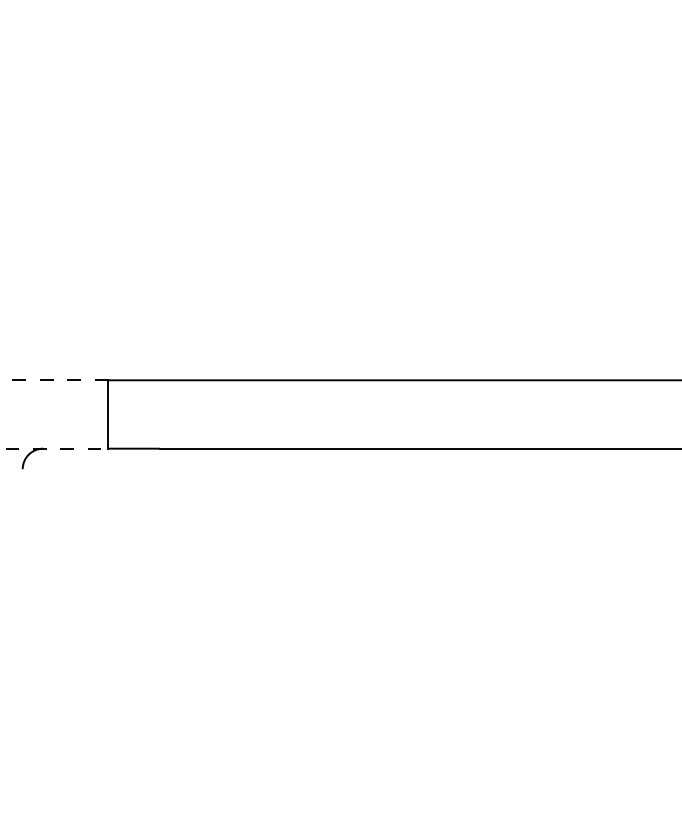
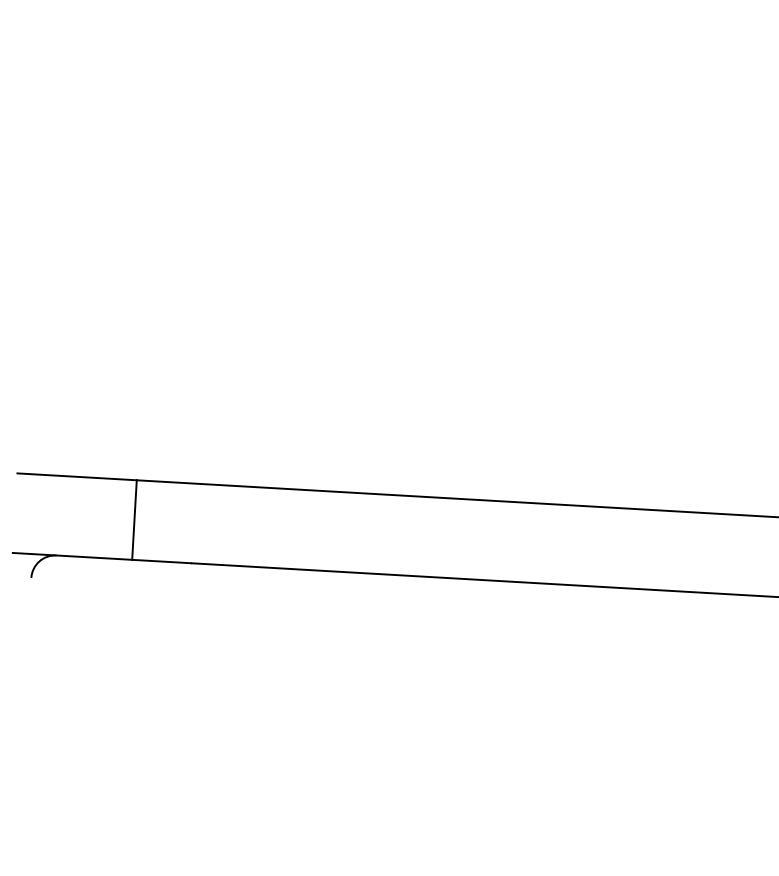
line: (56, 380) -> (76, 477), dashed -> solid
line: (57, 448) -> (73, 556), dashed -> solid

